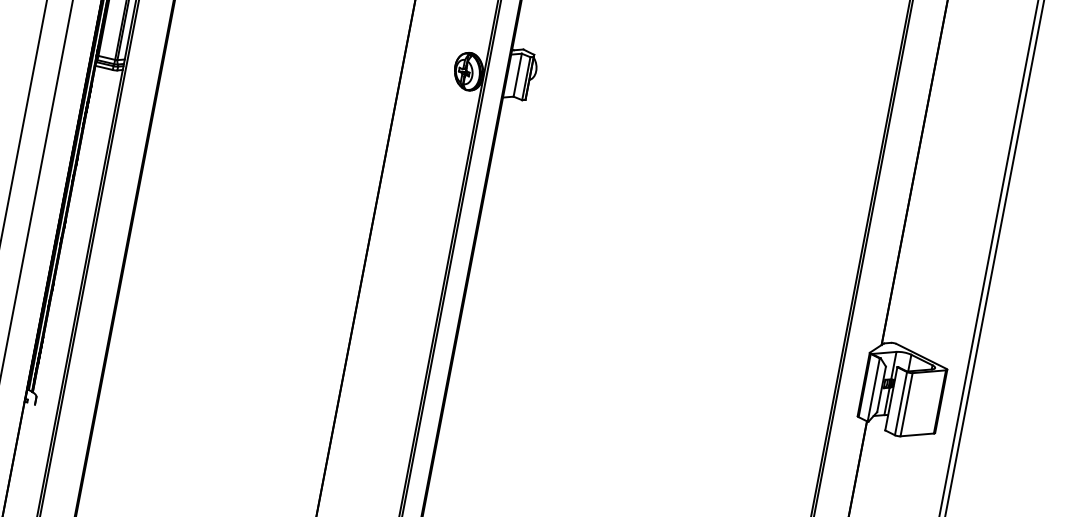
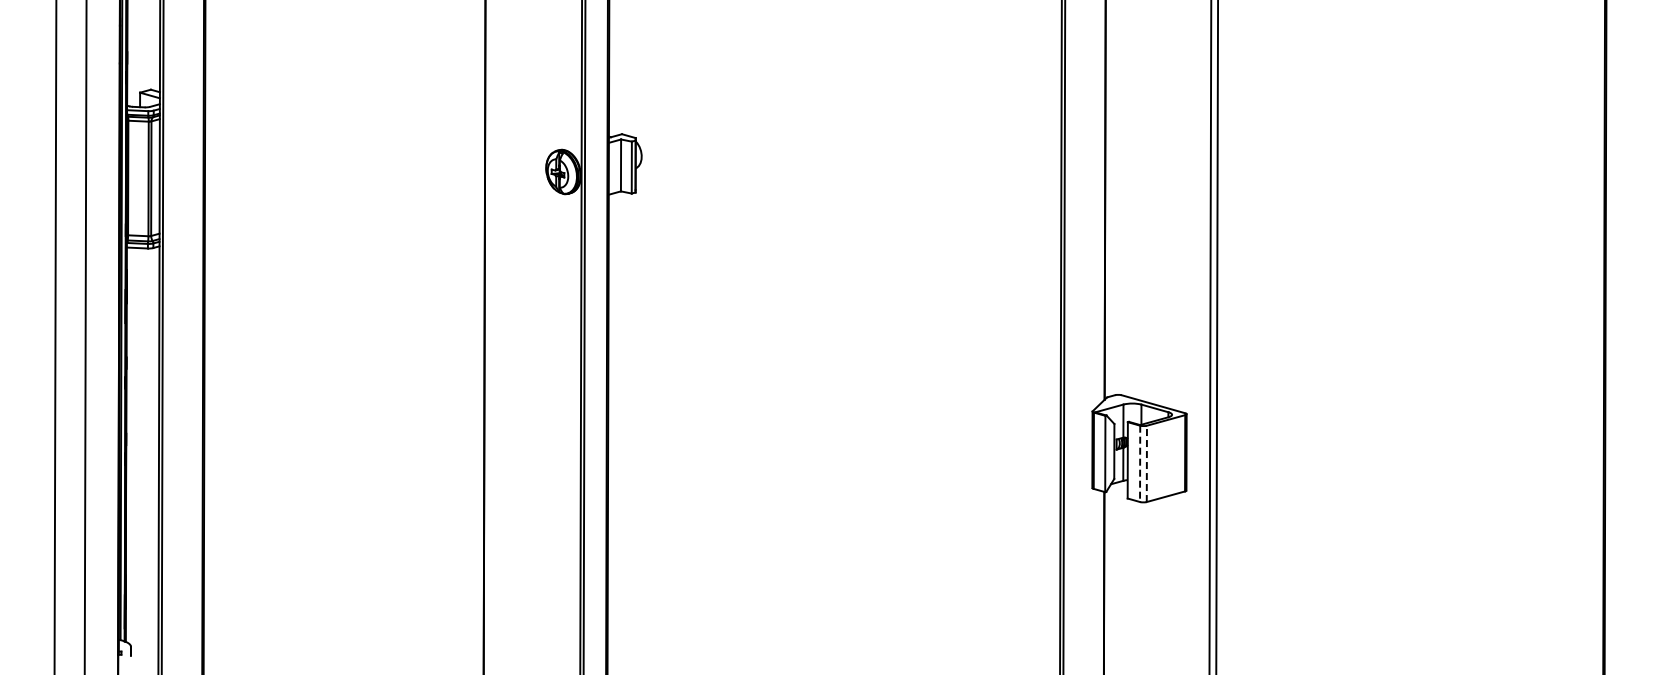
line: (901, 404) -> (1140, 464), solid -> dashed
line: (906, 404) -> (1146, 463), solid -> dashed

